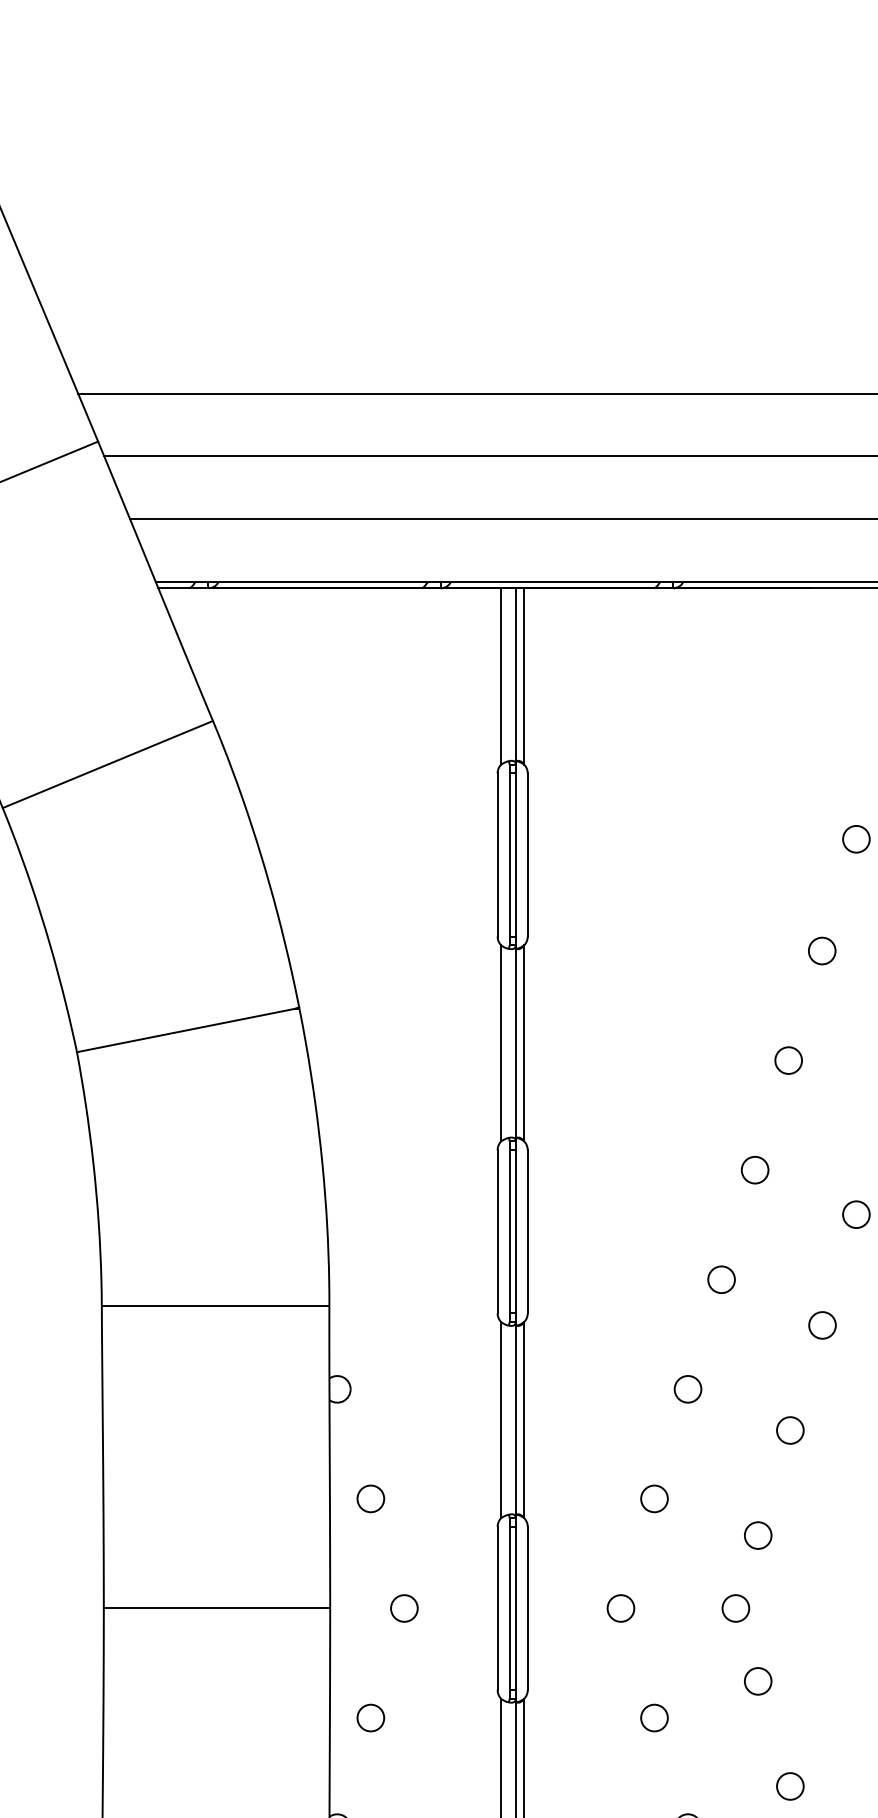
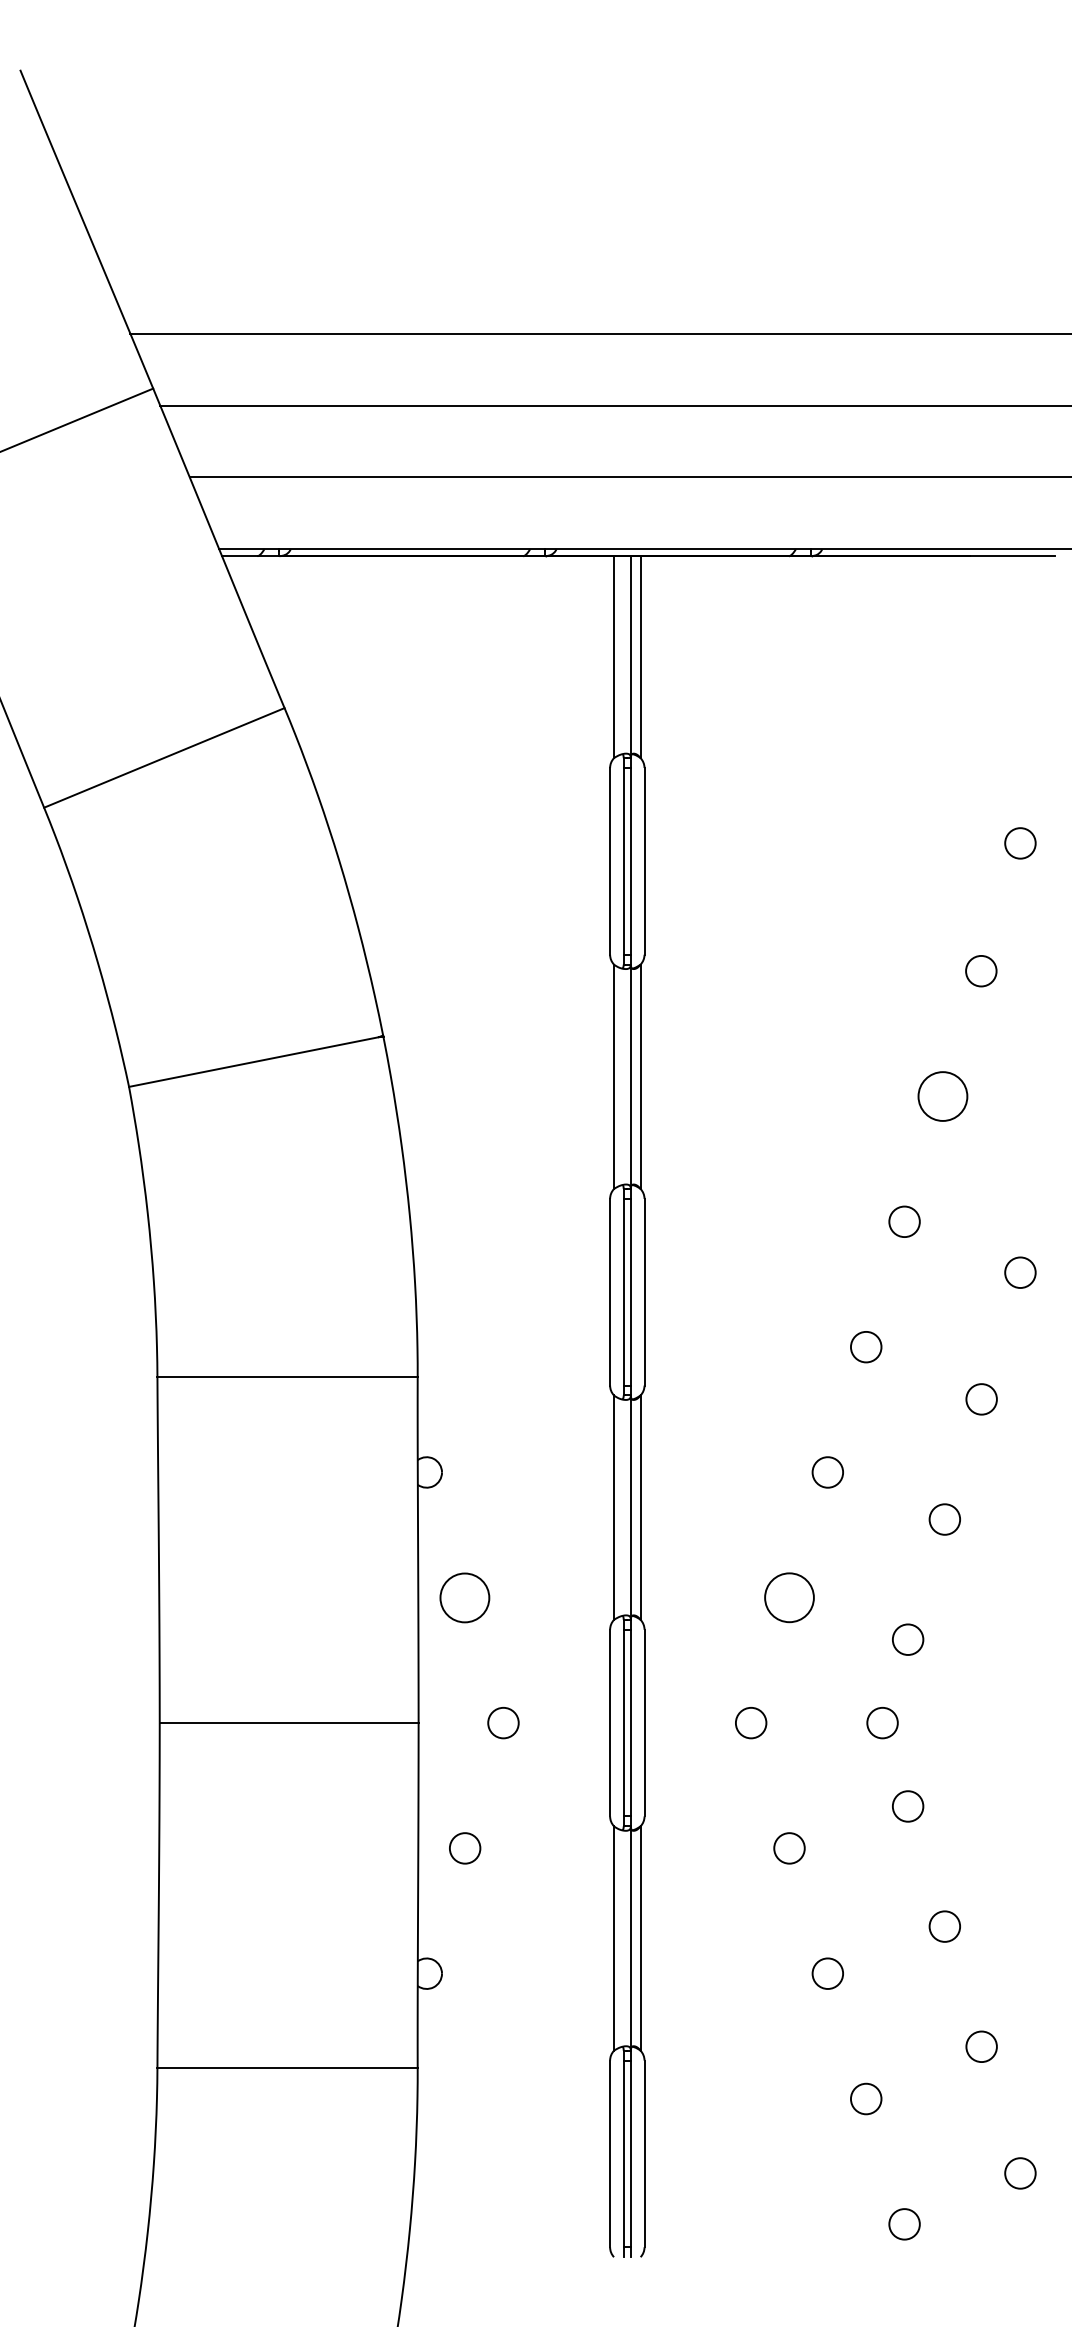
circle: (788, 1060) -> (942, 1096), size x1.6
circle: (371, 1498) -> (465, 1597), size x1.6
circle: (654, 1498) -> (789, 1597), size x1.6

